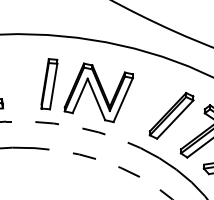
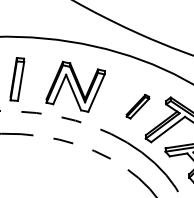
part: (49, 84) -> (17, 79), moved
part: (171, 115) -> (137, 106), size x0.6

